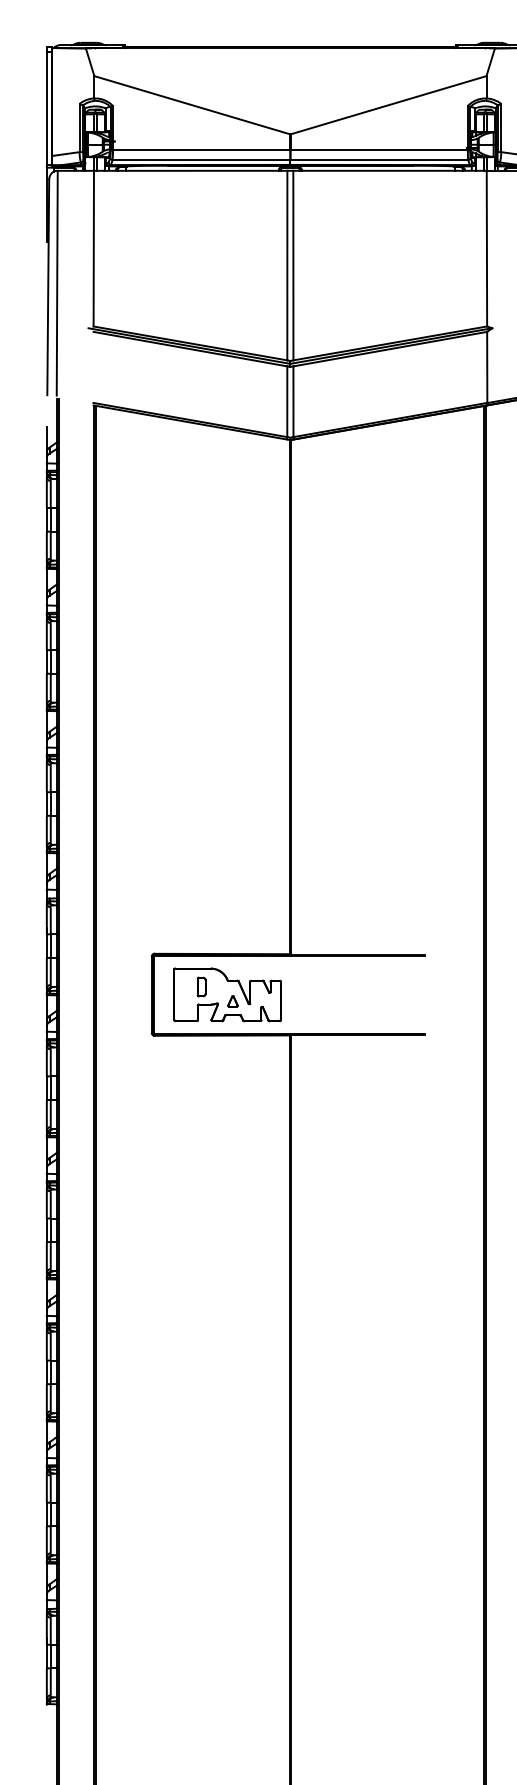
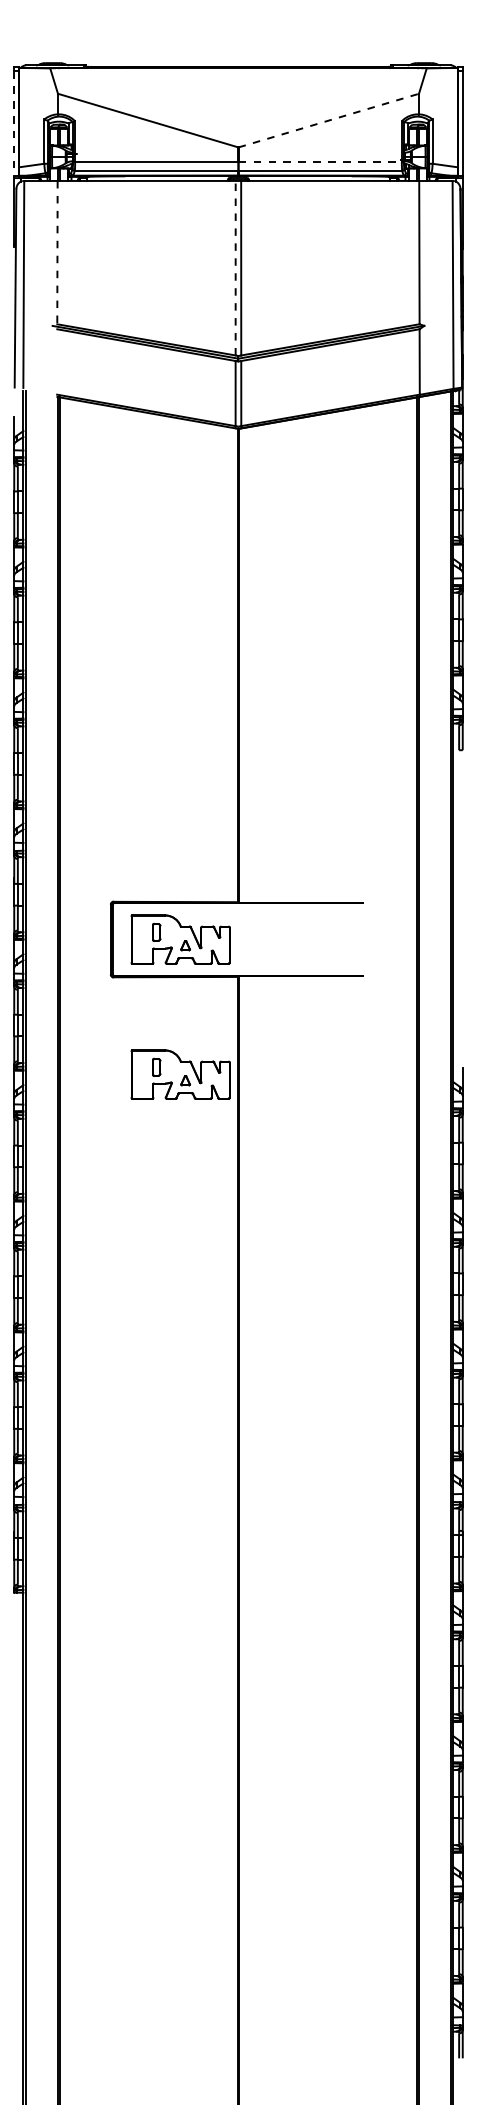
line: (389, 105) -> (329, 120), solid -> dashed
line: (47, 109) -> (14, 124), solid -> dashed
line: (379, 150) -> (320, 162), solid -> dashed
line: (93, 248) -> (57, 252), solid -> dashed
line: (287, 264) -> (235, 267), solid -> dashed
part: (227, 1141) -> (180, 1074), added

